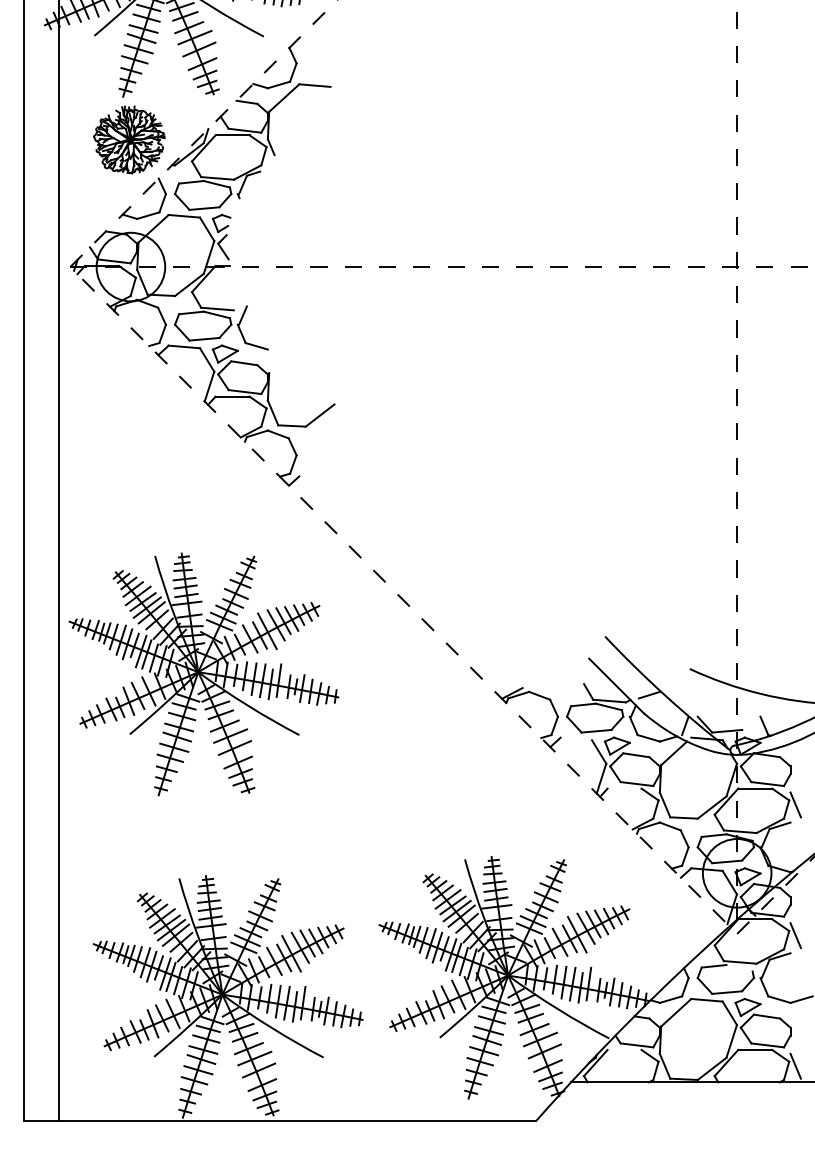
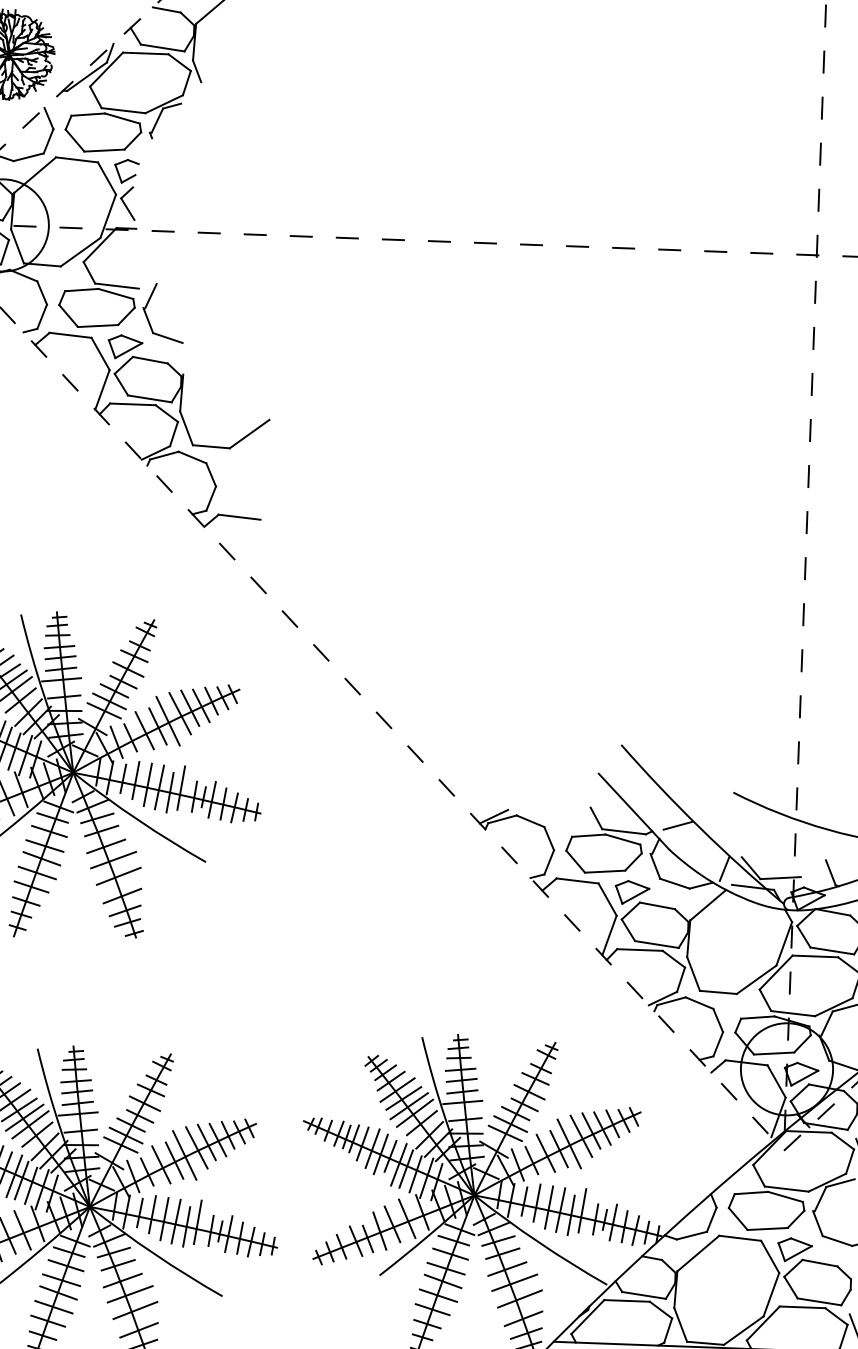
line: (314, 477) -> (238, 517), added
line: (575, 738) -> (576, 880), added
line: (624, 788) -> (639, 949), added
line: (739, 968) -> (785, 1197), added
line: (624, 1049) -> (627, 1300), added

